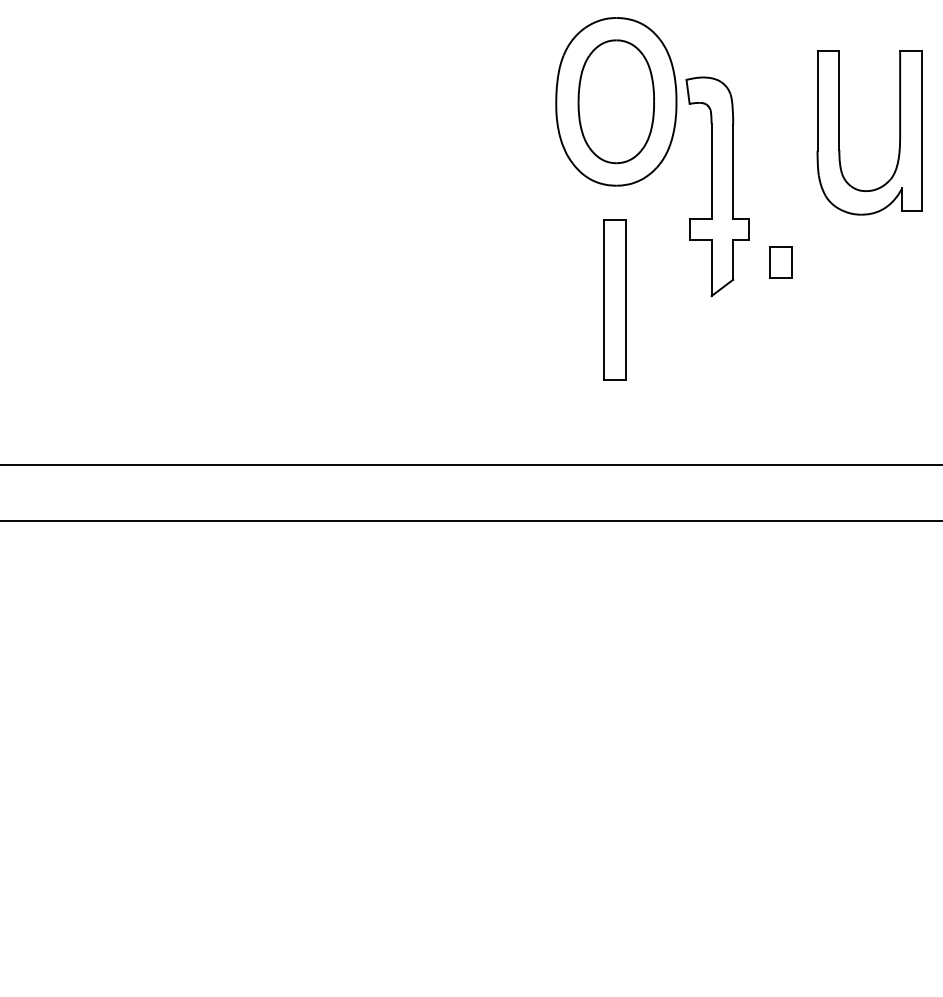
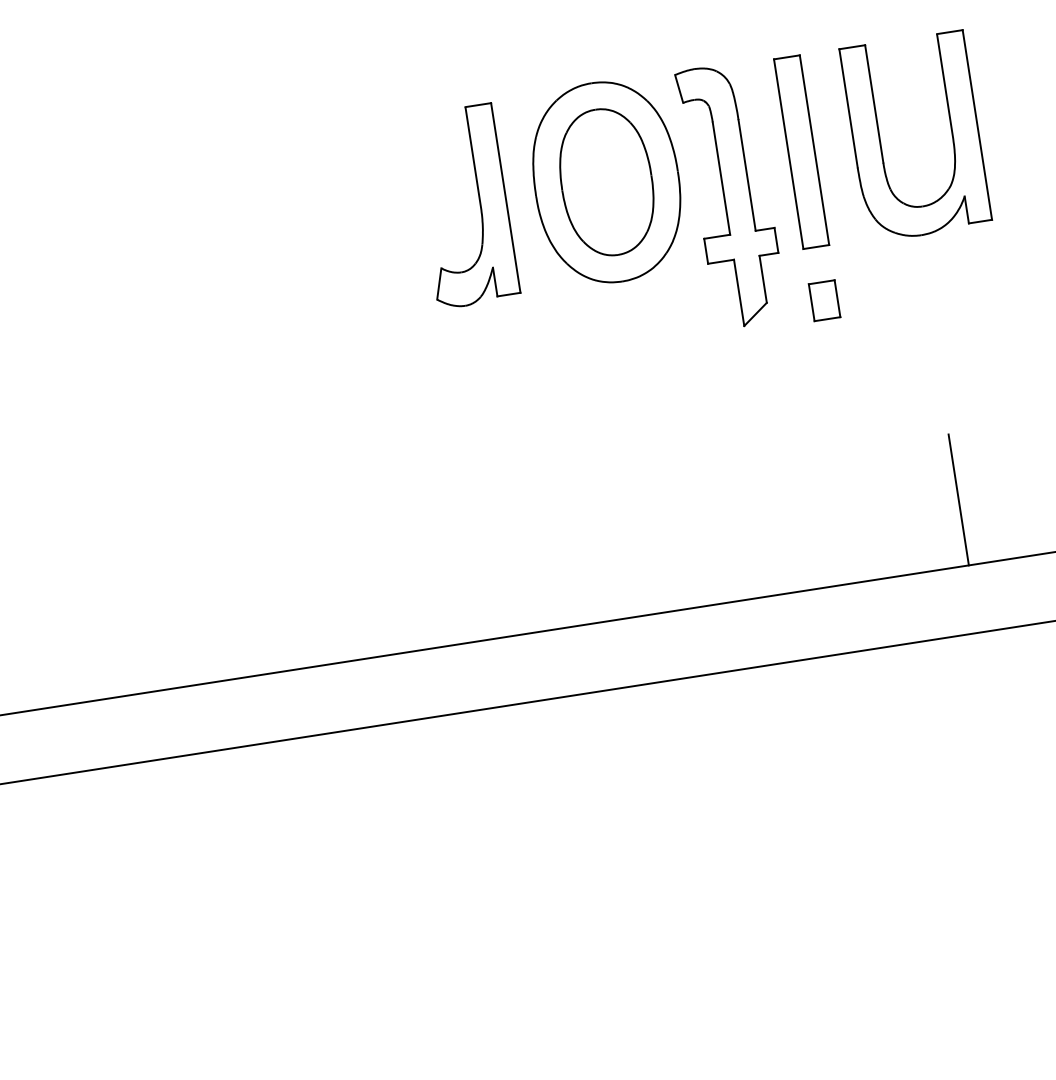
part: (508, 103) -> (479, 204), added
part: (839, 132) -> (880, 142), moved
part: (717, 186) -> (731, 195), moved
part: (780, 262) -> (823, 300), moved
part: (614, 299) -> (800, 151), moved
line: (866, 408) -> (958, 499), added

